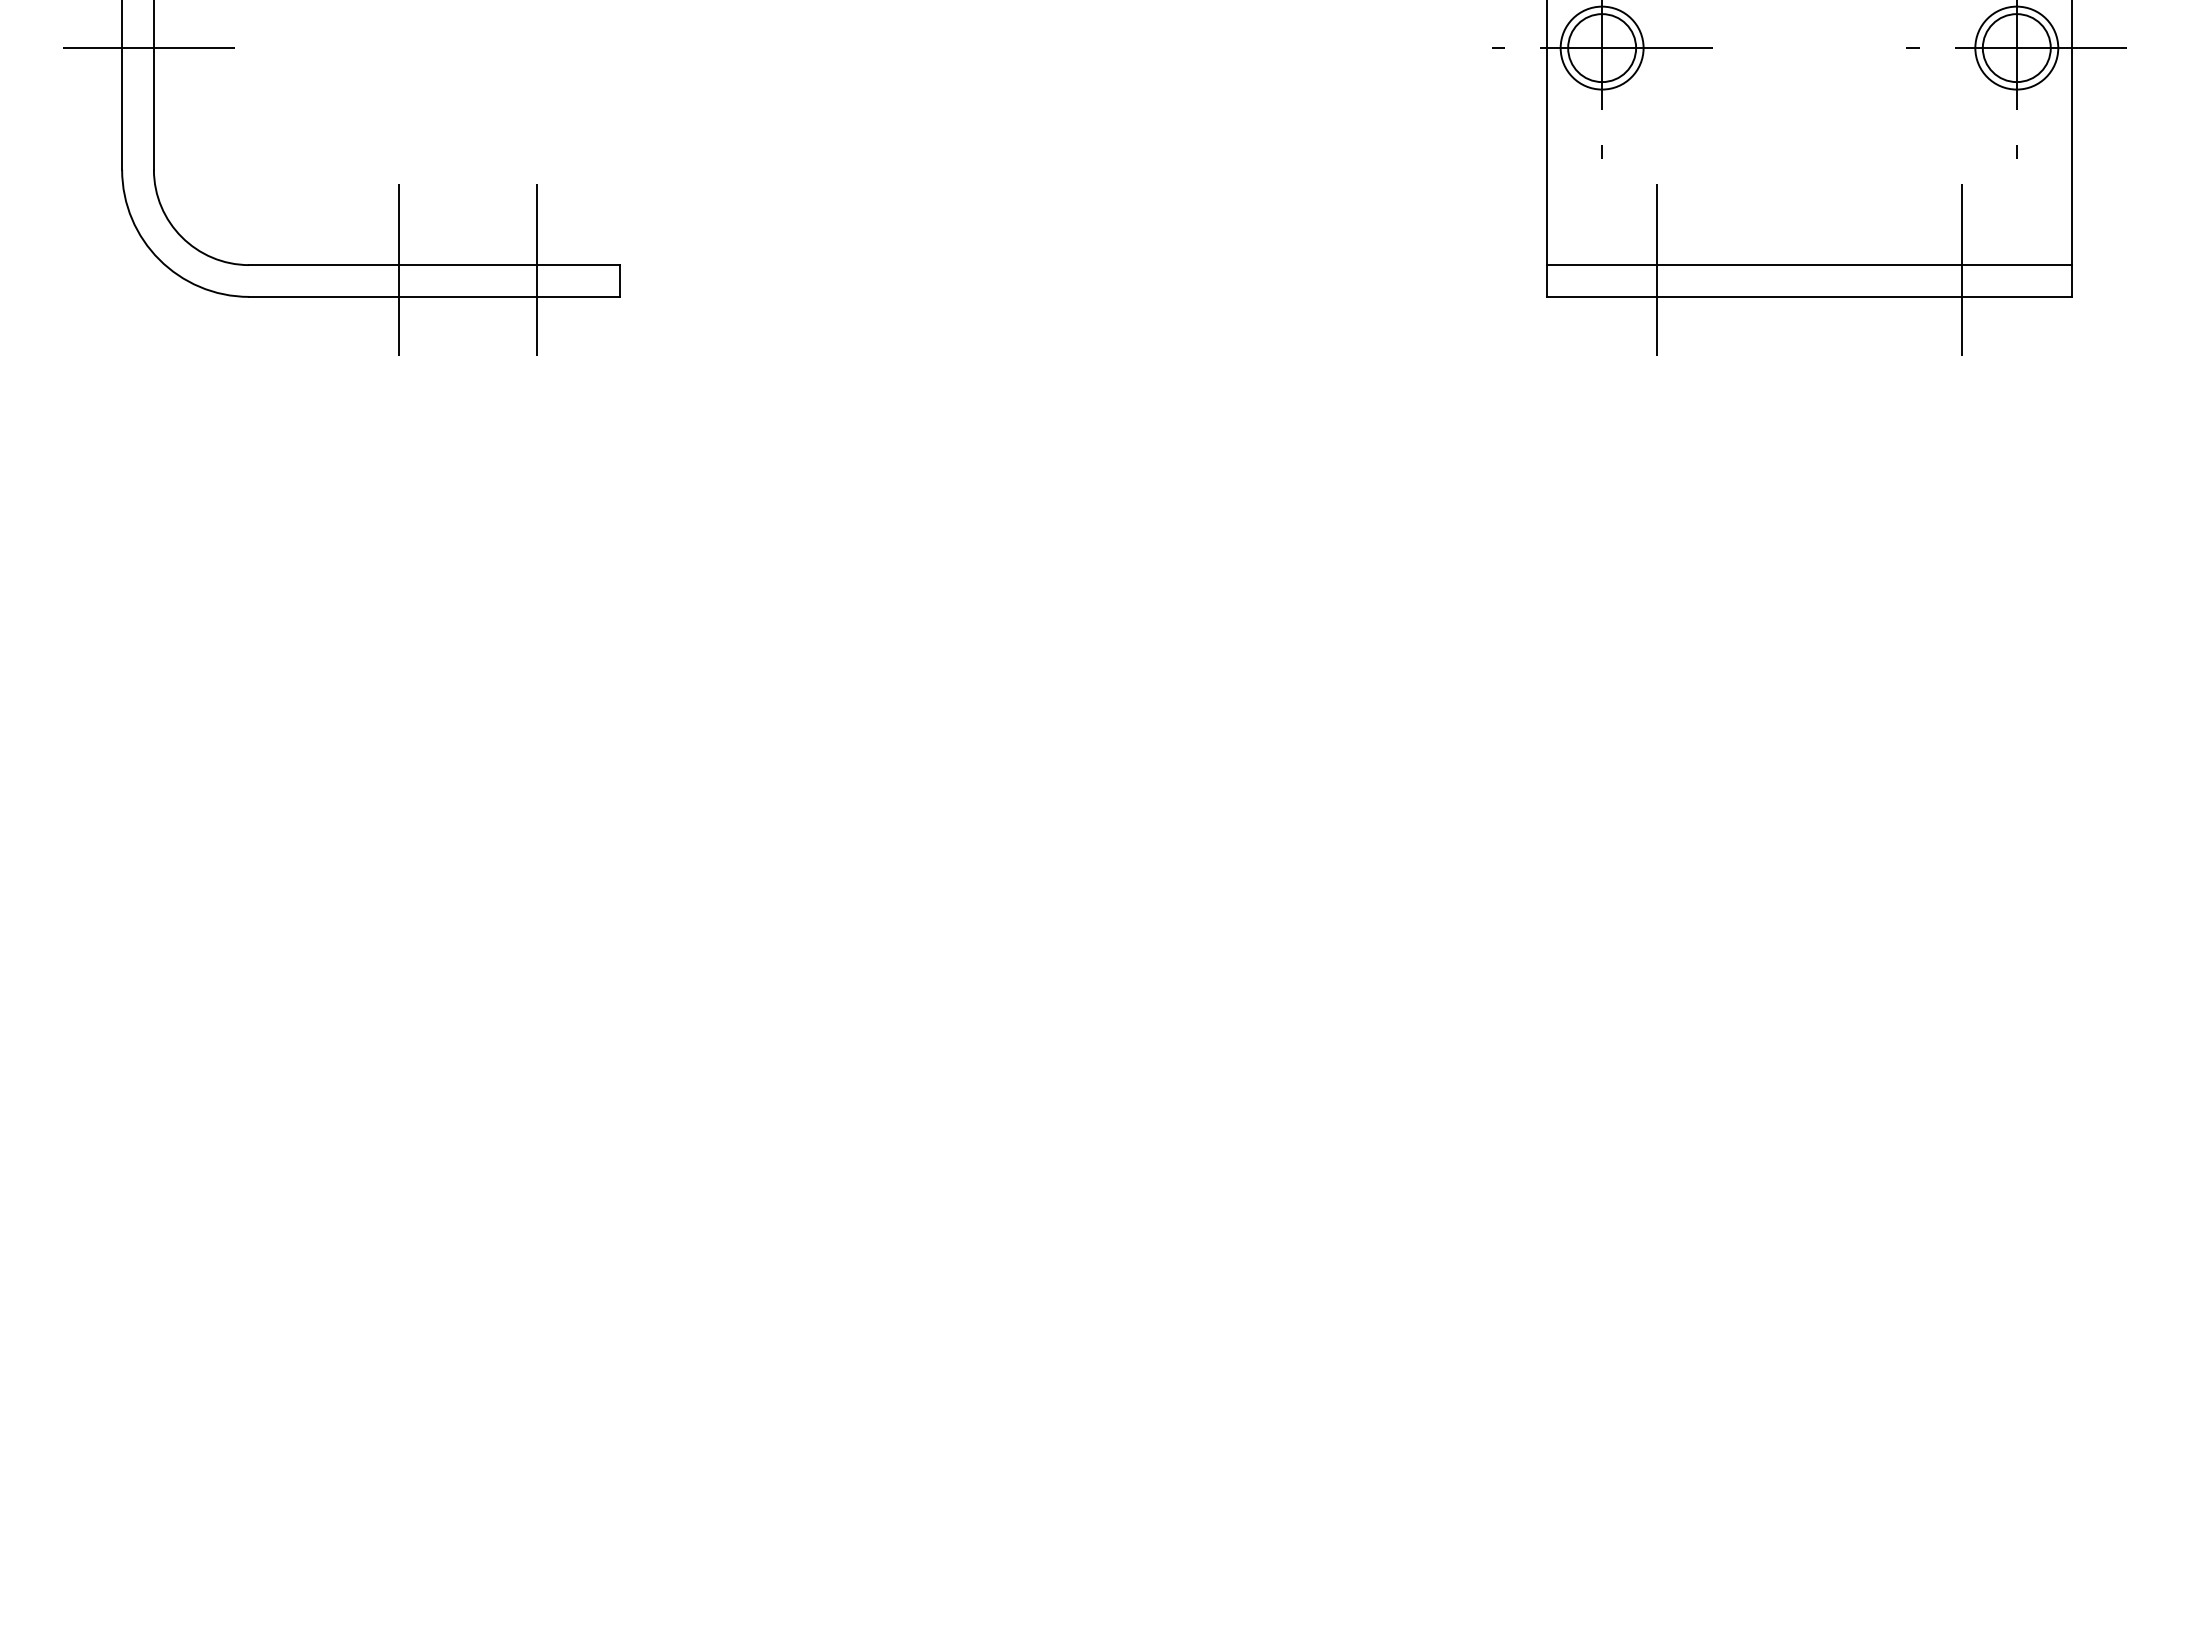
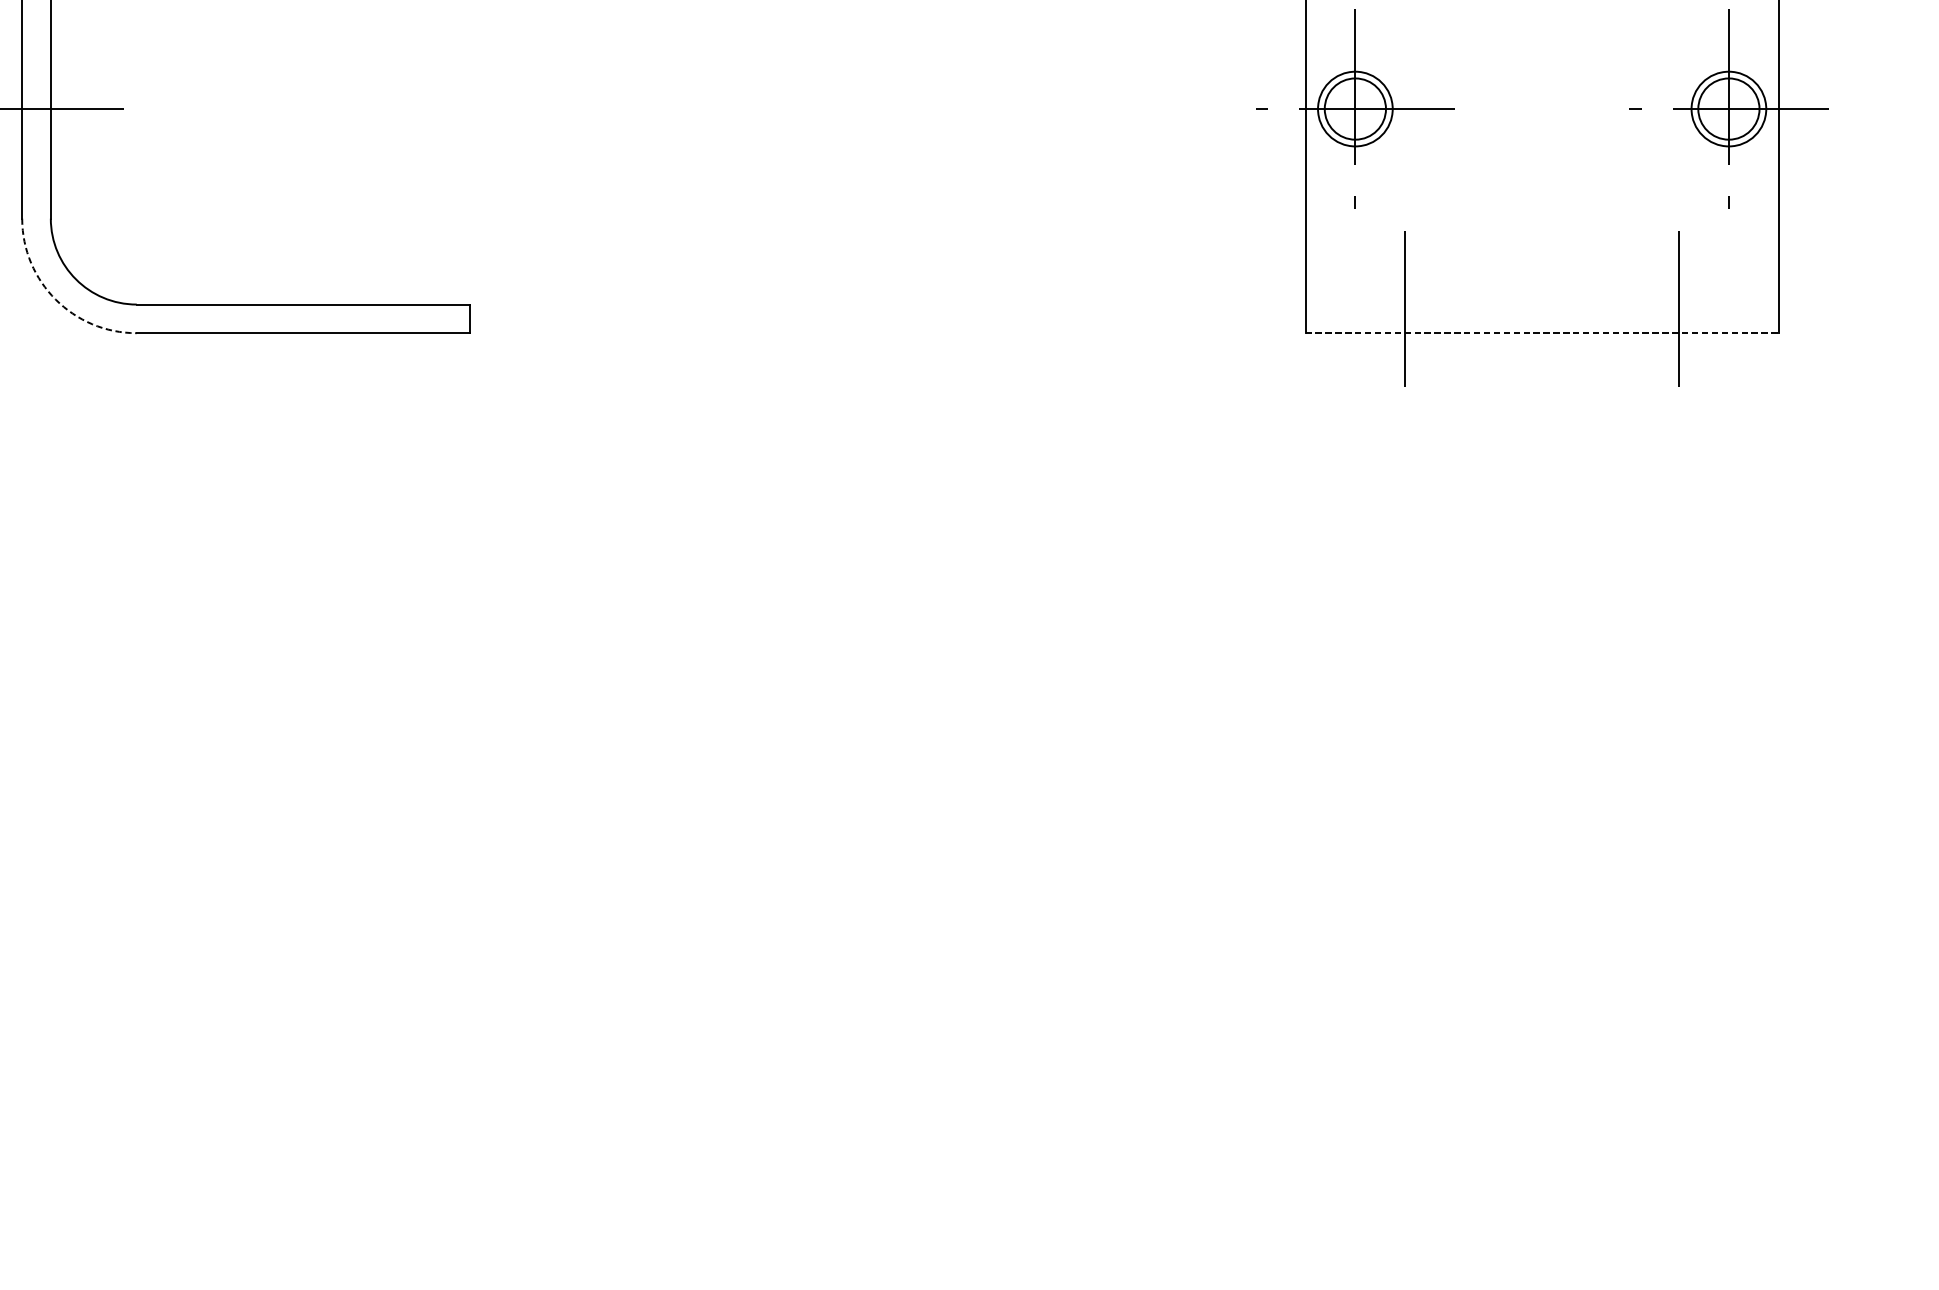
arc: (159, 259) -> (55, 299), solid -> dashed
line: (1809, 265) -> (1542, 304), removed
line: (398, 274) -> (271, 313), removed
line: (536, 274) -> (395, 313), removed
line: (1809, 296) -> (1542, 332), solid -> dashed

